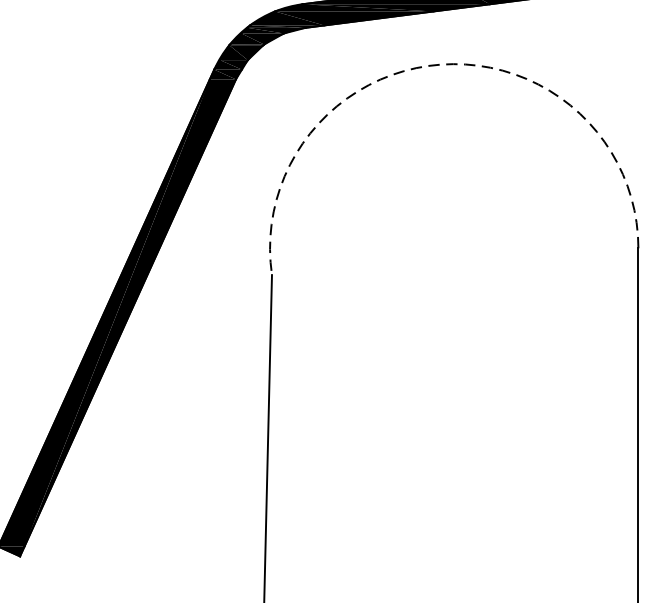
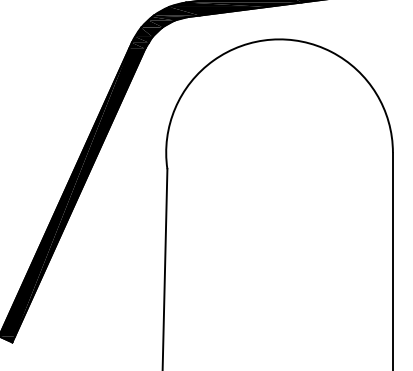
arc: (441, 64) -> (271, 39), dashed -> solid

